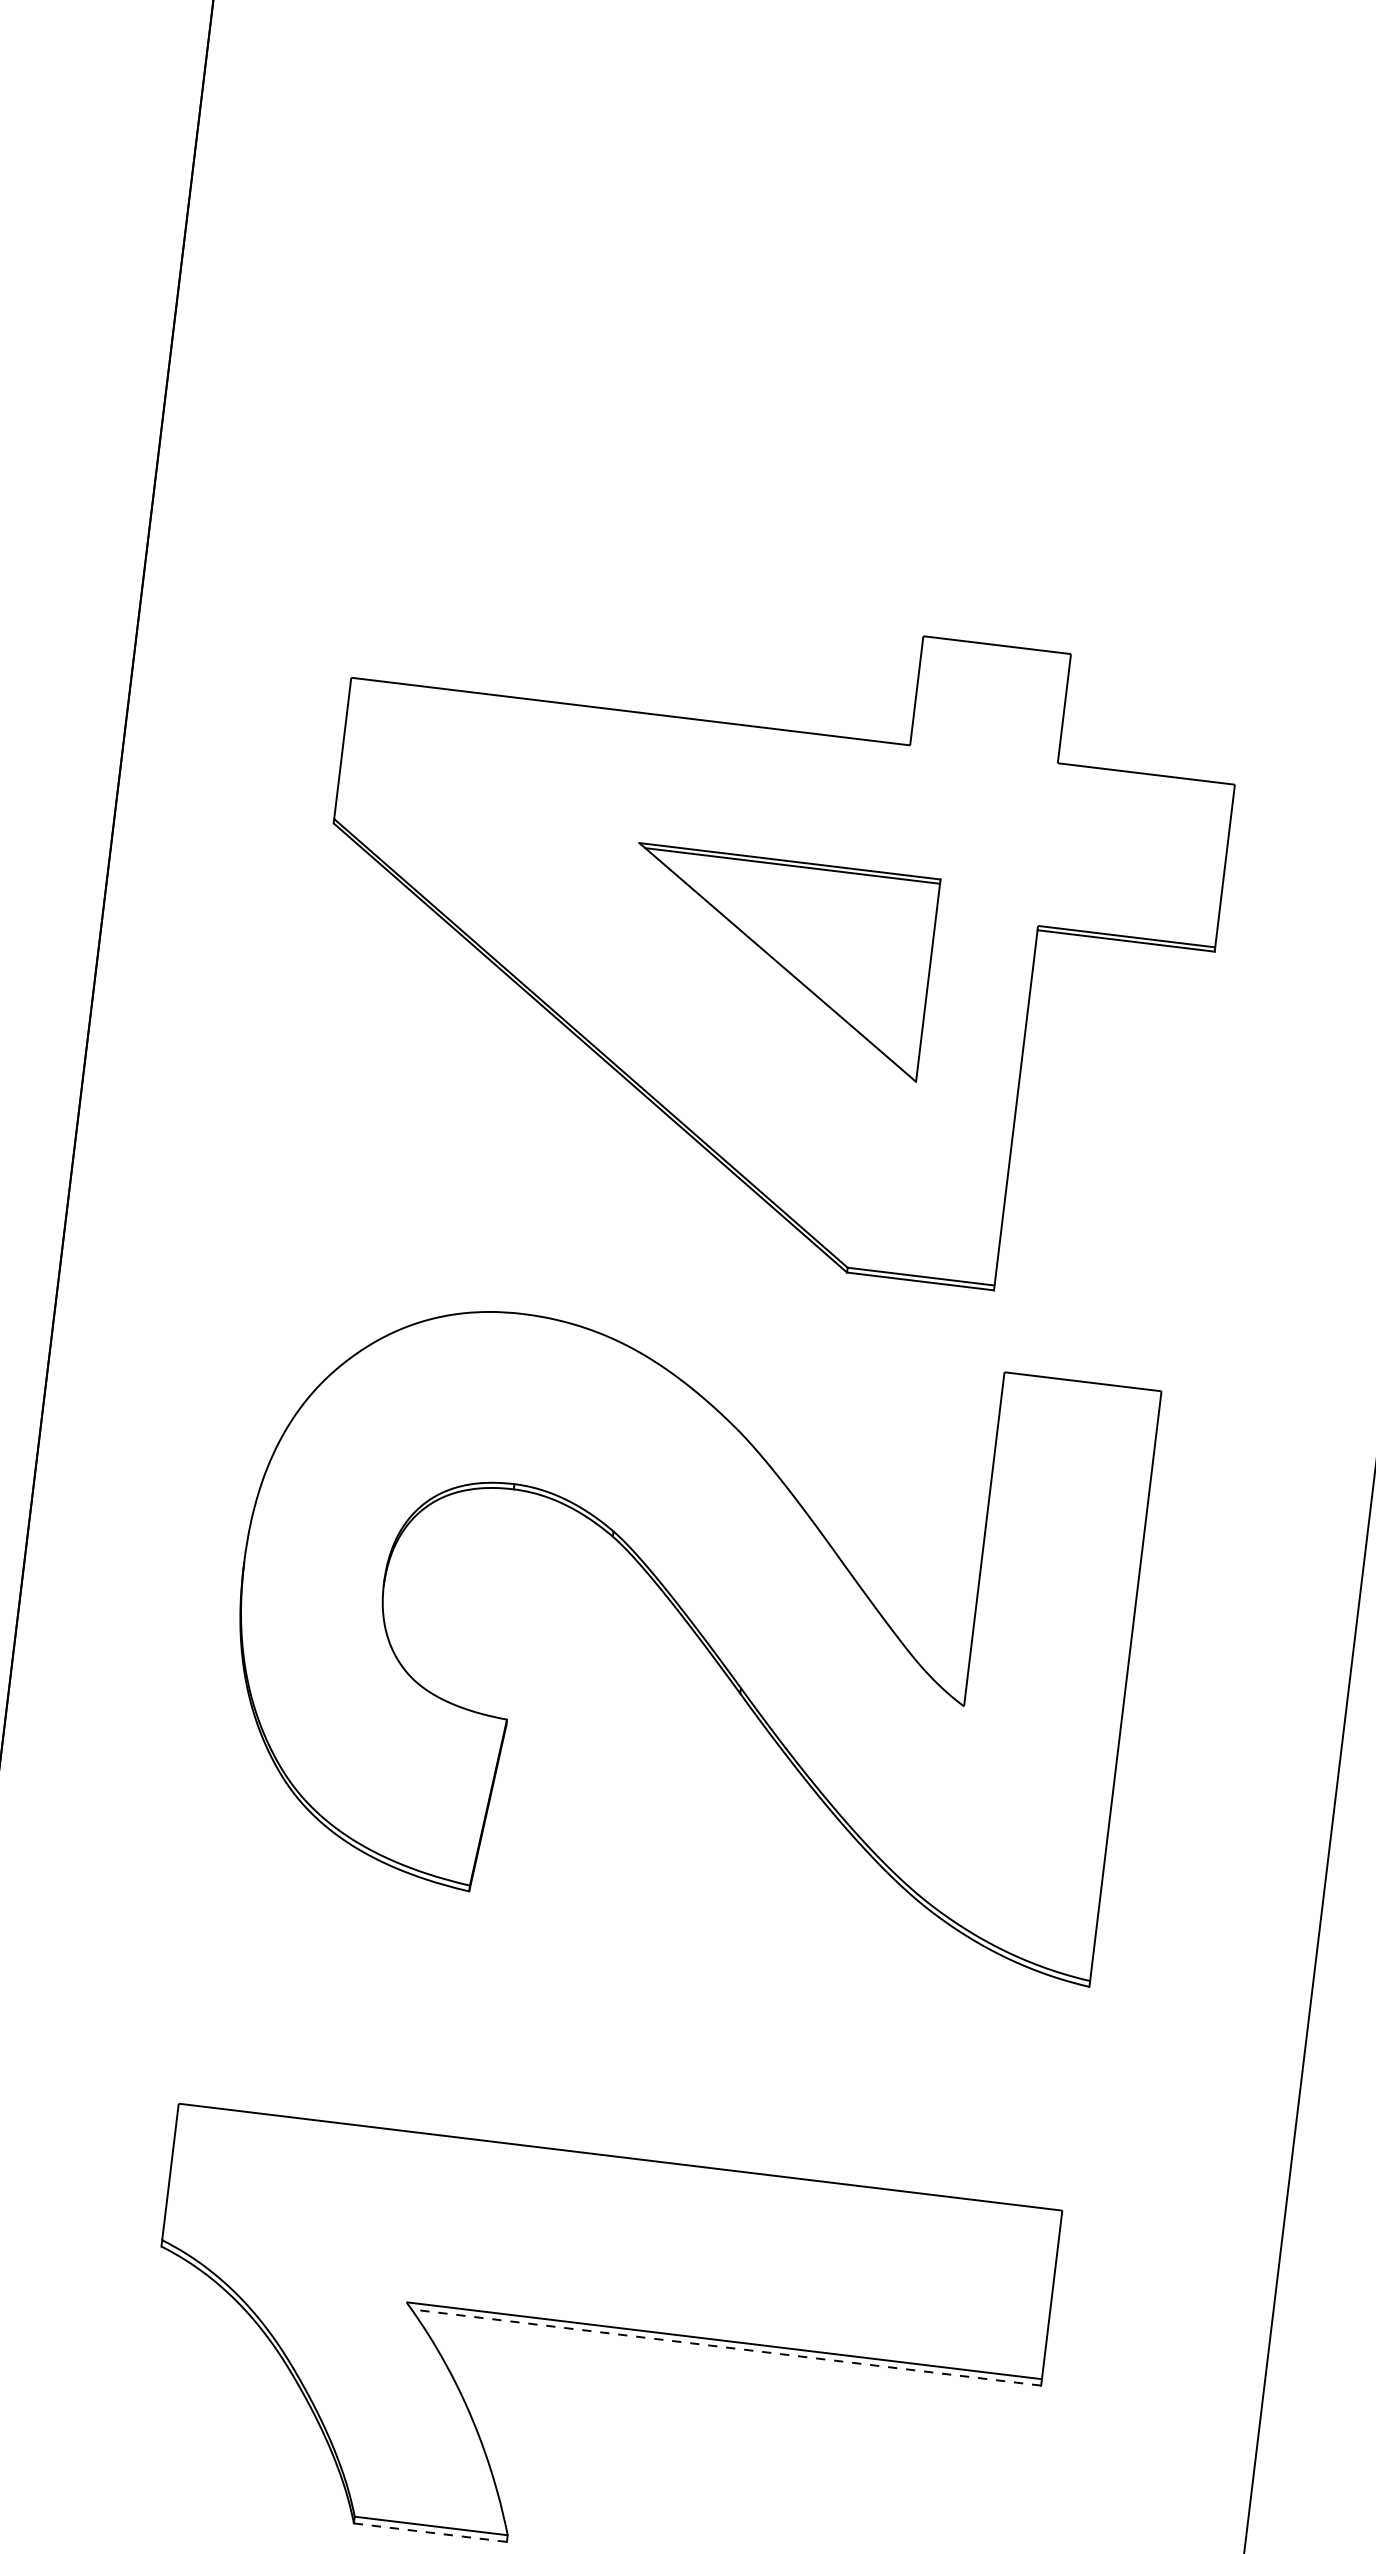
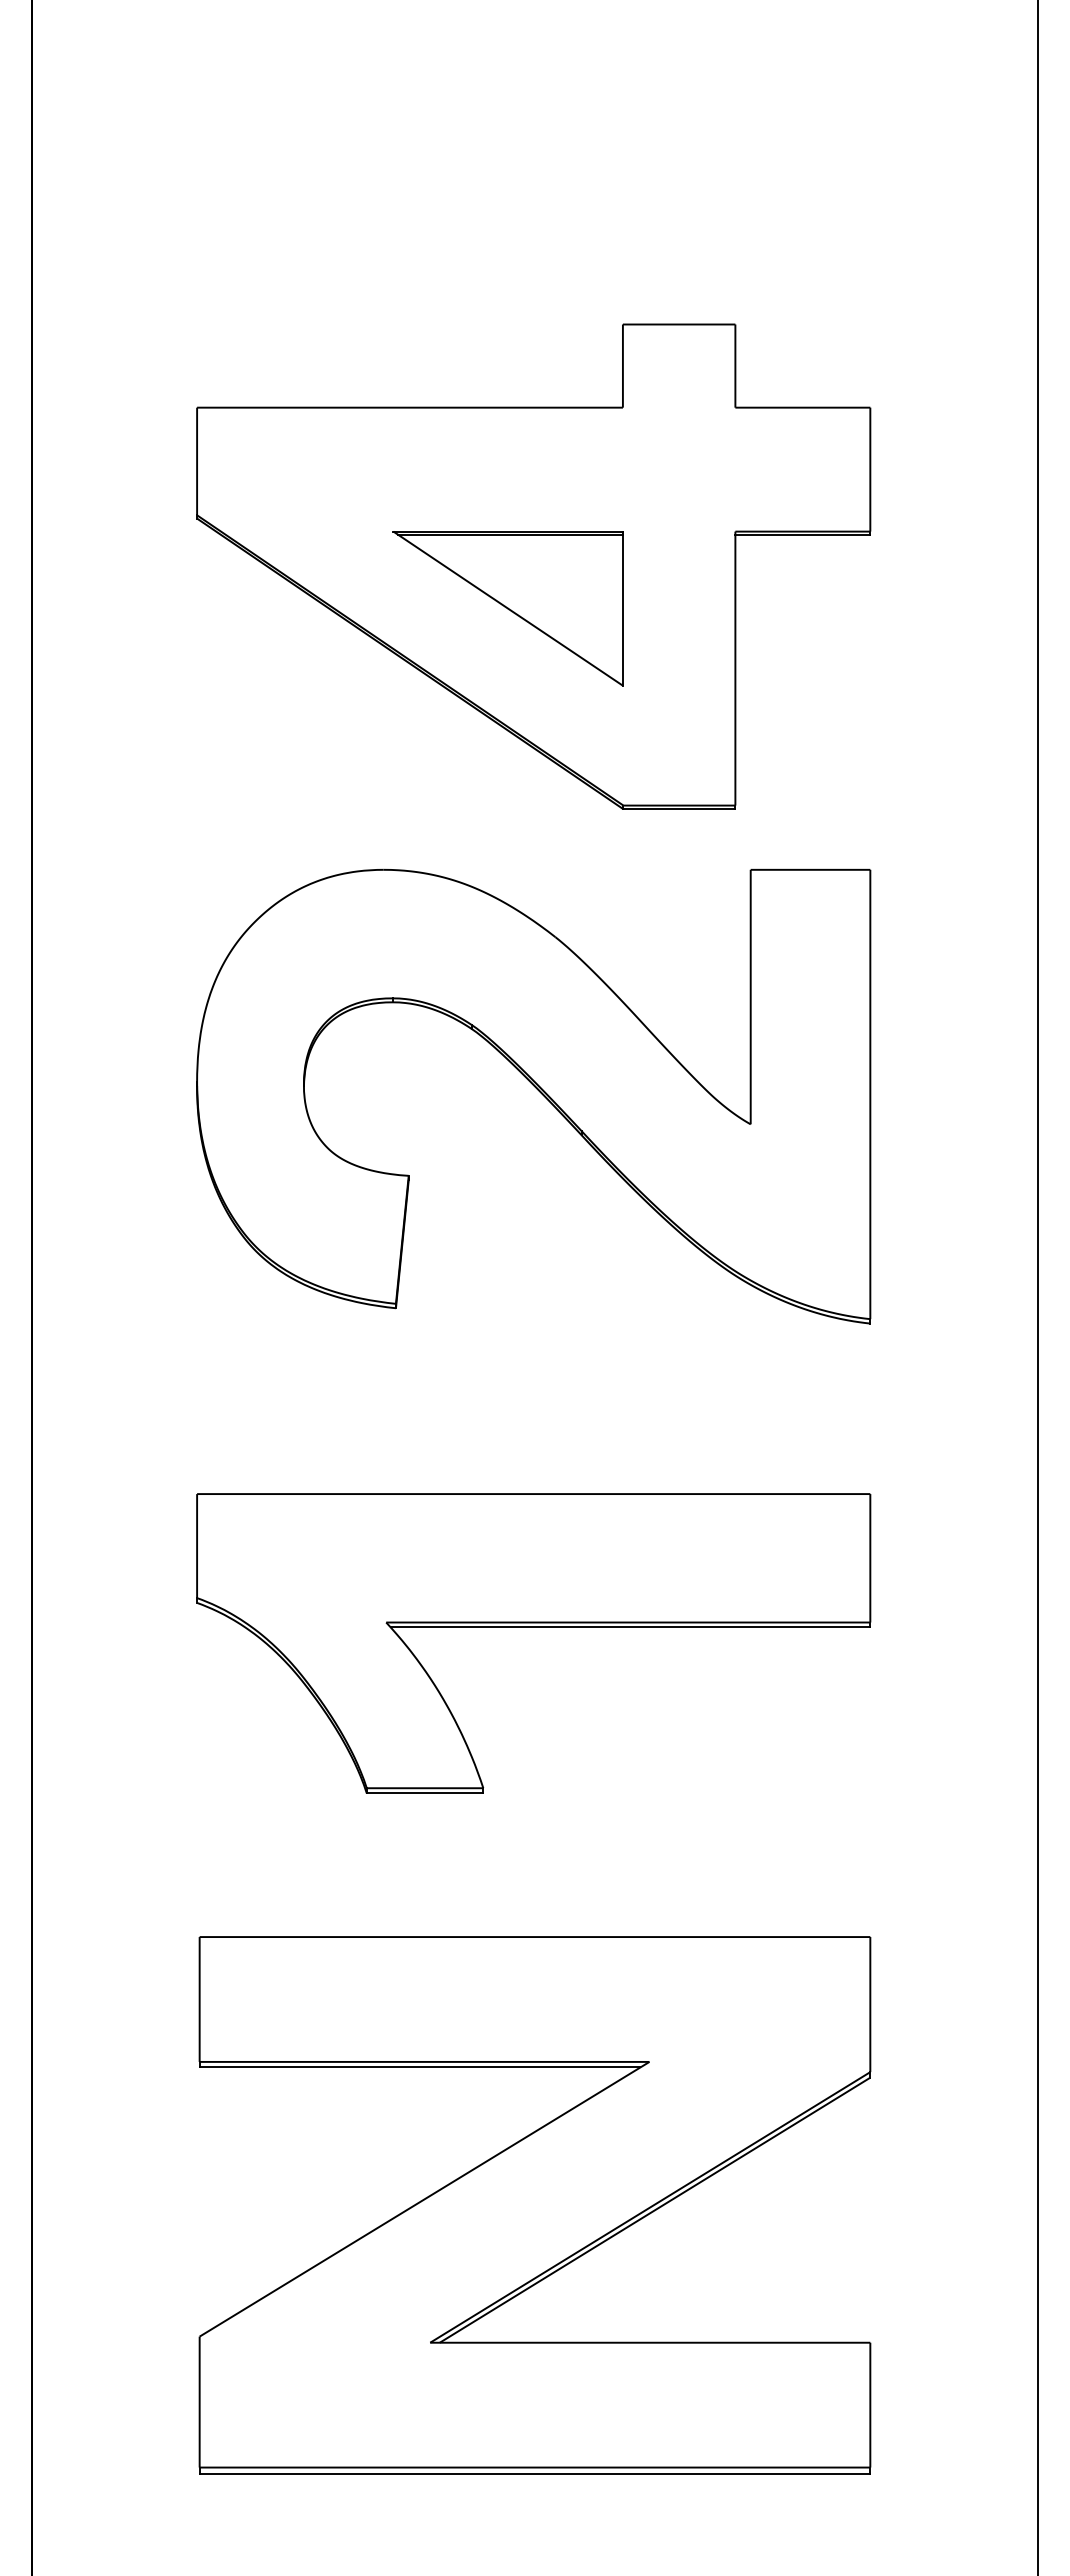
part: (776, 962) -> (507, 608), moved
line: (726, 2347) -> (630, 1627), dashed -> solid
line: (429, 2532) -> (424, 1793), dashed -> solid

